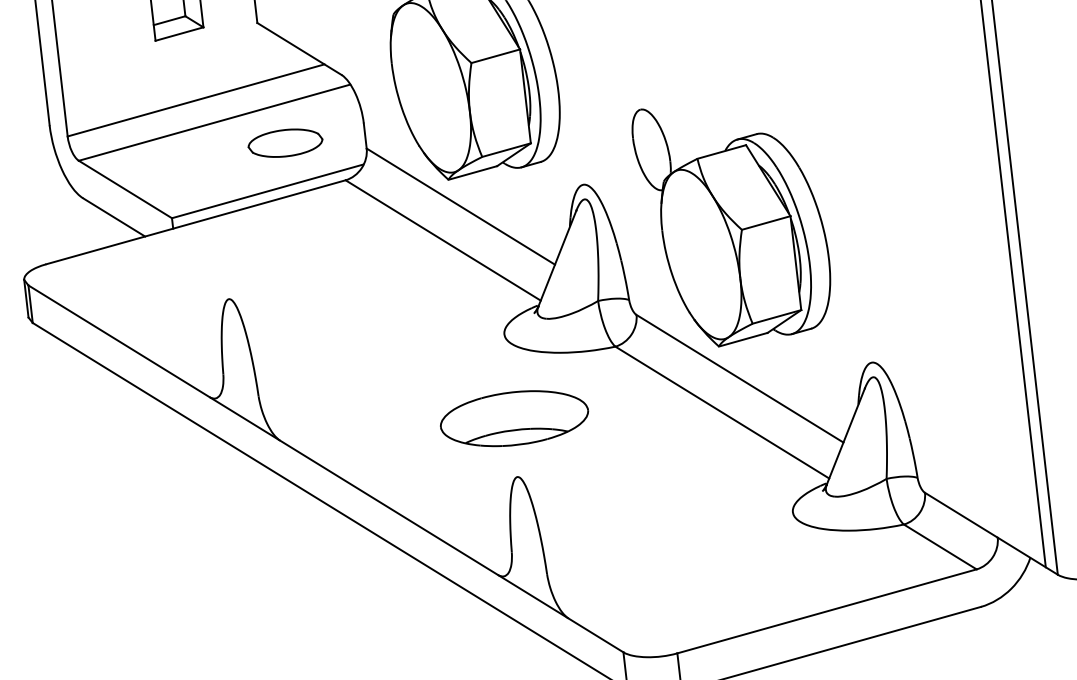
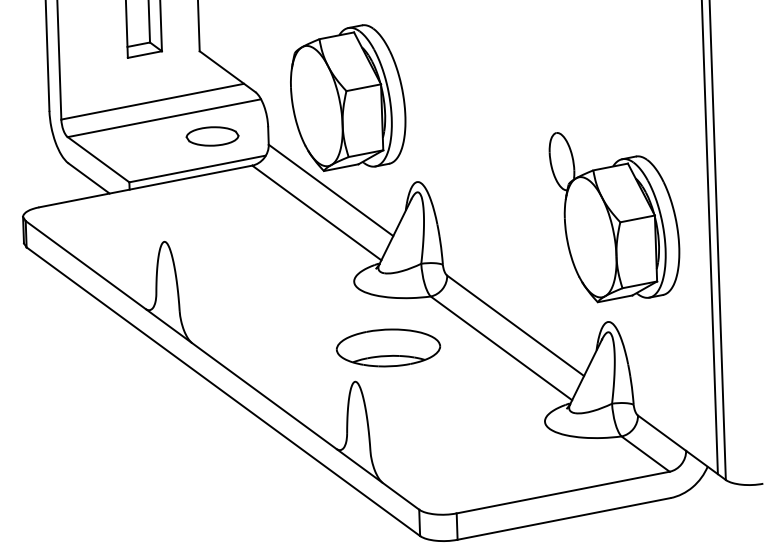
part: (733, 223) -> (614, 217), moved
part: (514, 417) -> (388, 347), moved

